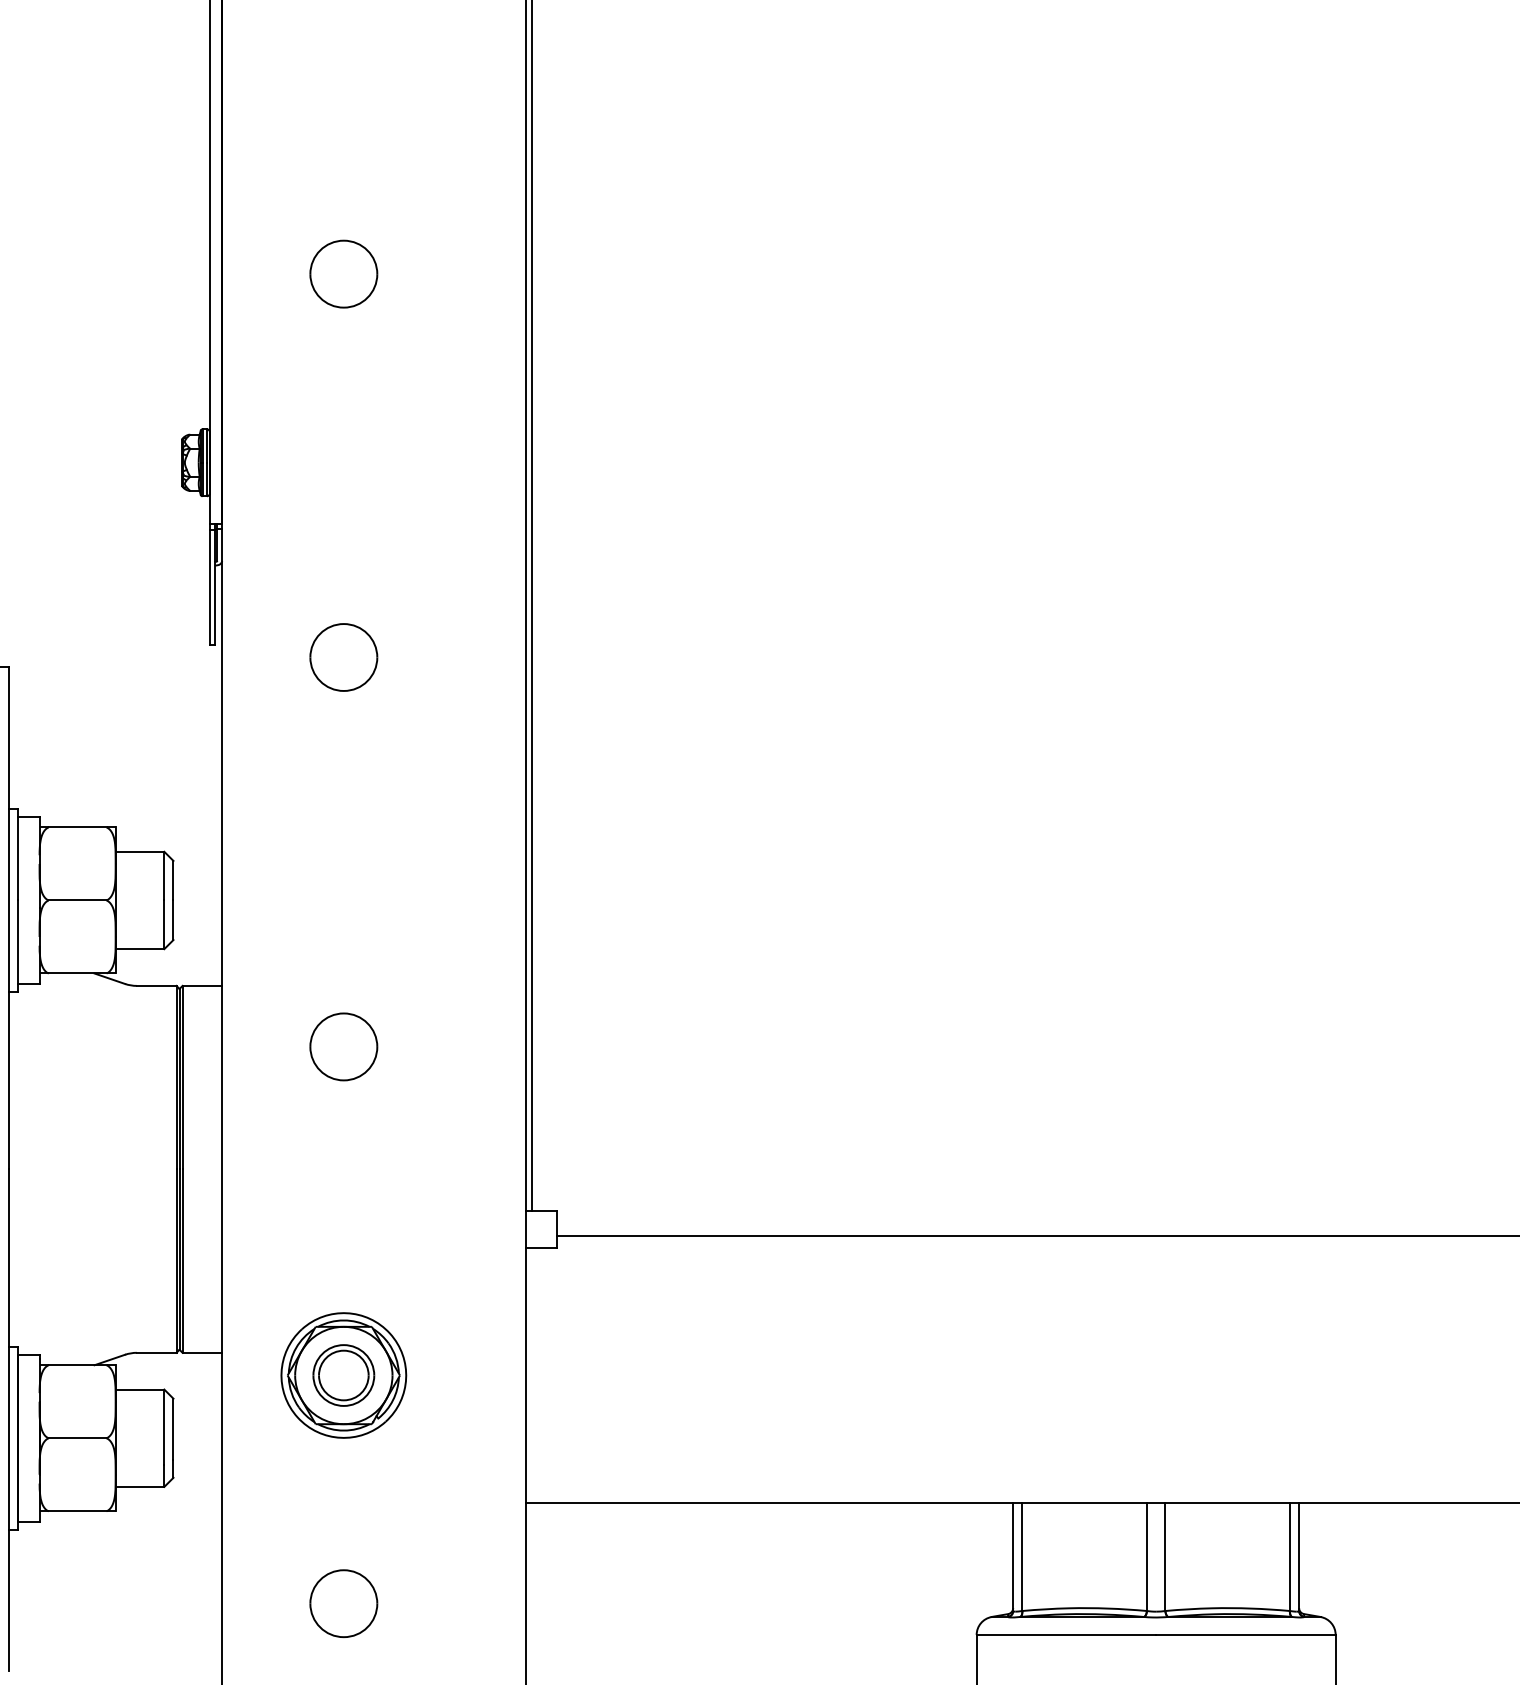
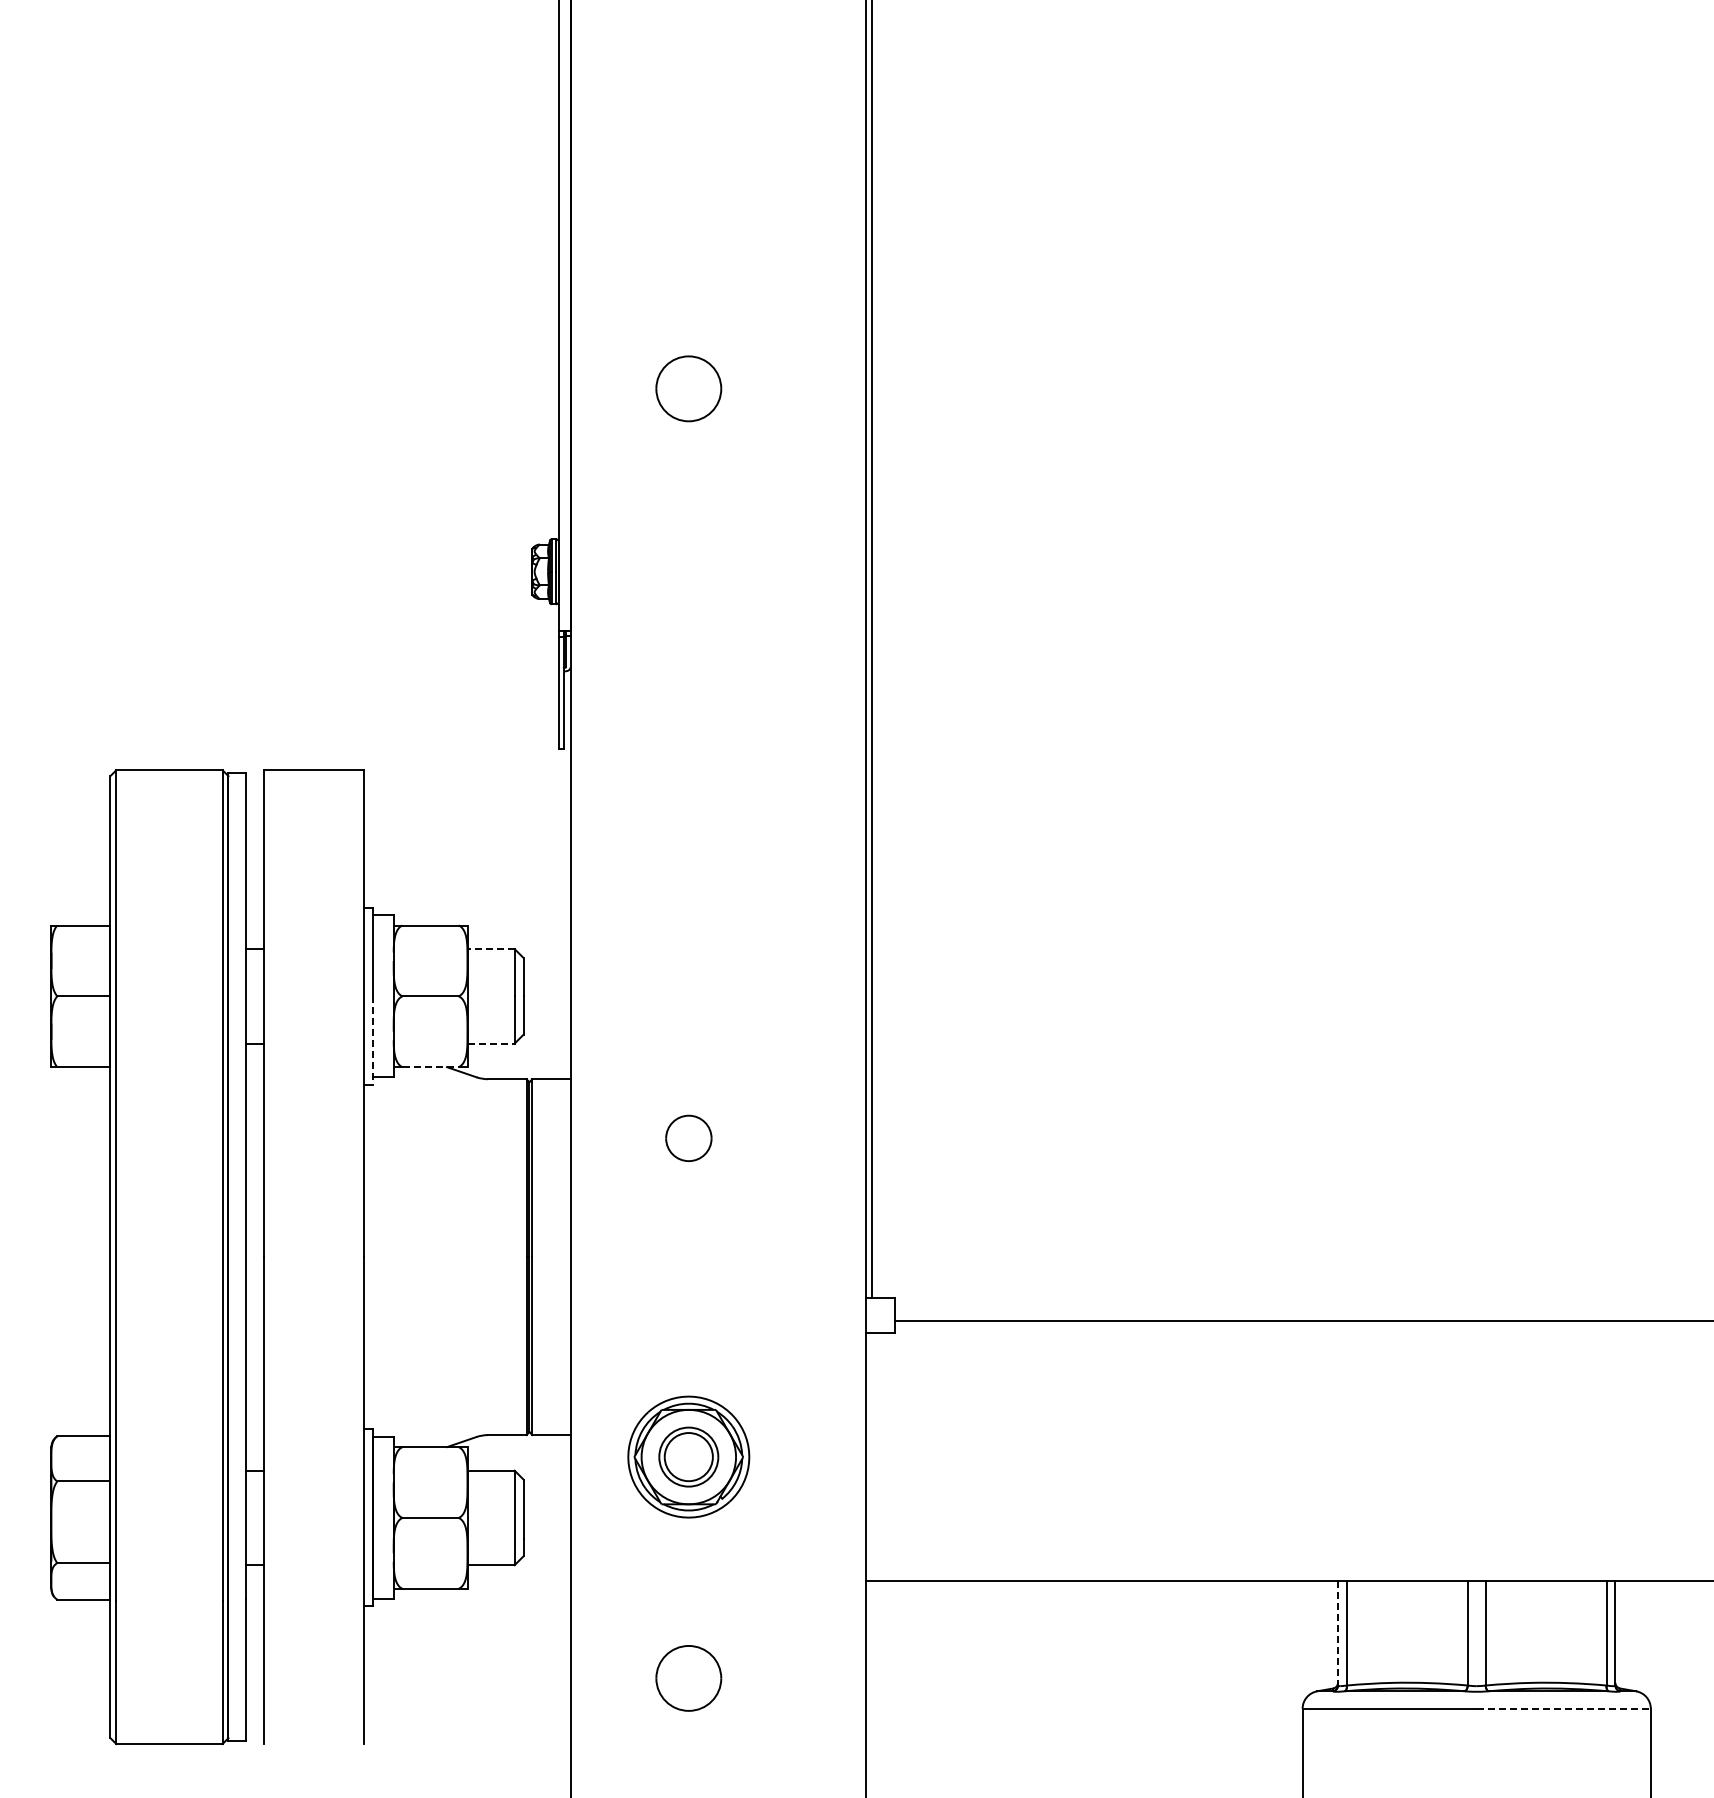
part: (343, 657) -> (688, 760), removed
line: (140, 852) -> (491, 949), solid -> dashed
line: (18, 947) -> (373, 1041), solid -> dashed
line: (140, 949) -> (491, 1043), solid -> dashed
line: (78, 973) -> (431, 1067), solid -> dashed
part: (343, 1047) -> (688, 1138), size x0.7
line: (1013, 1557) -> (1338, 1633), solid -> dashed
line: (1246, 1634) -> (1564, 1708), solid -> dashed

